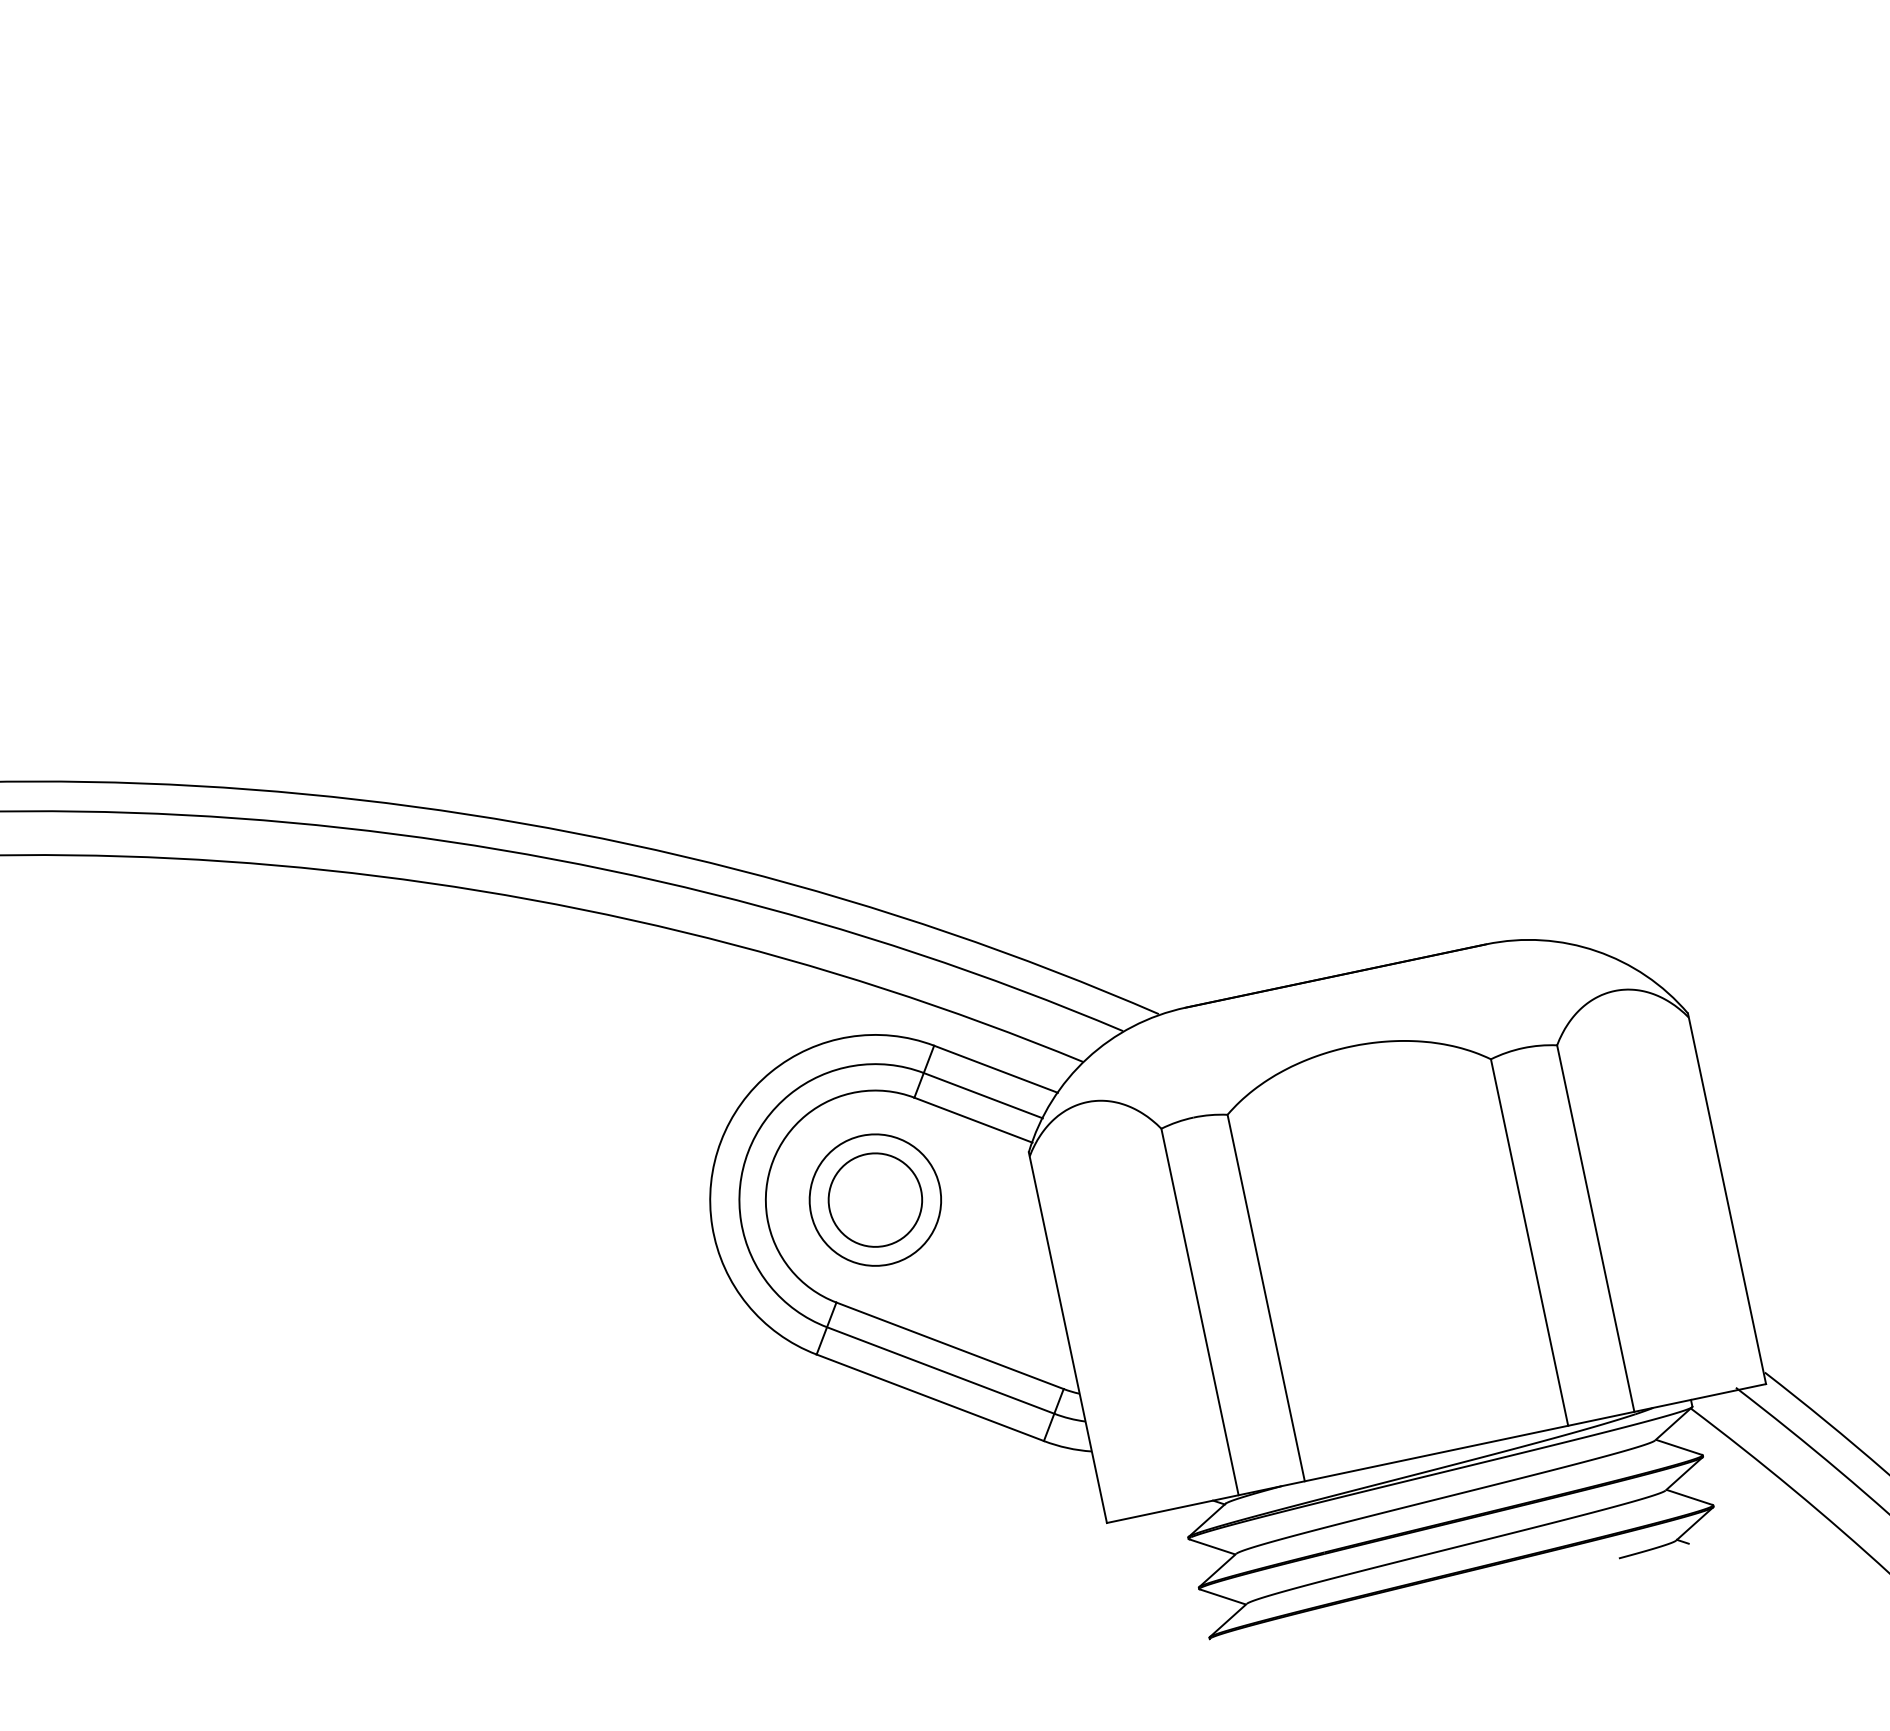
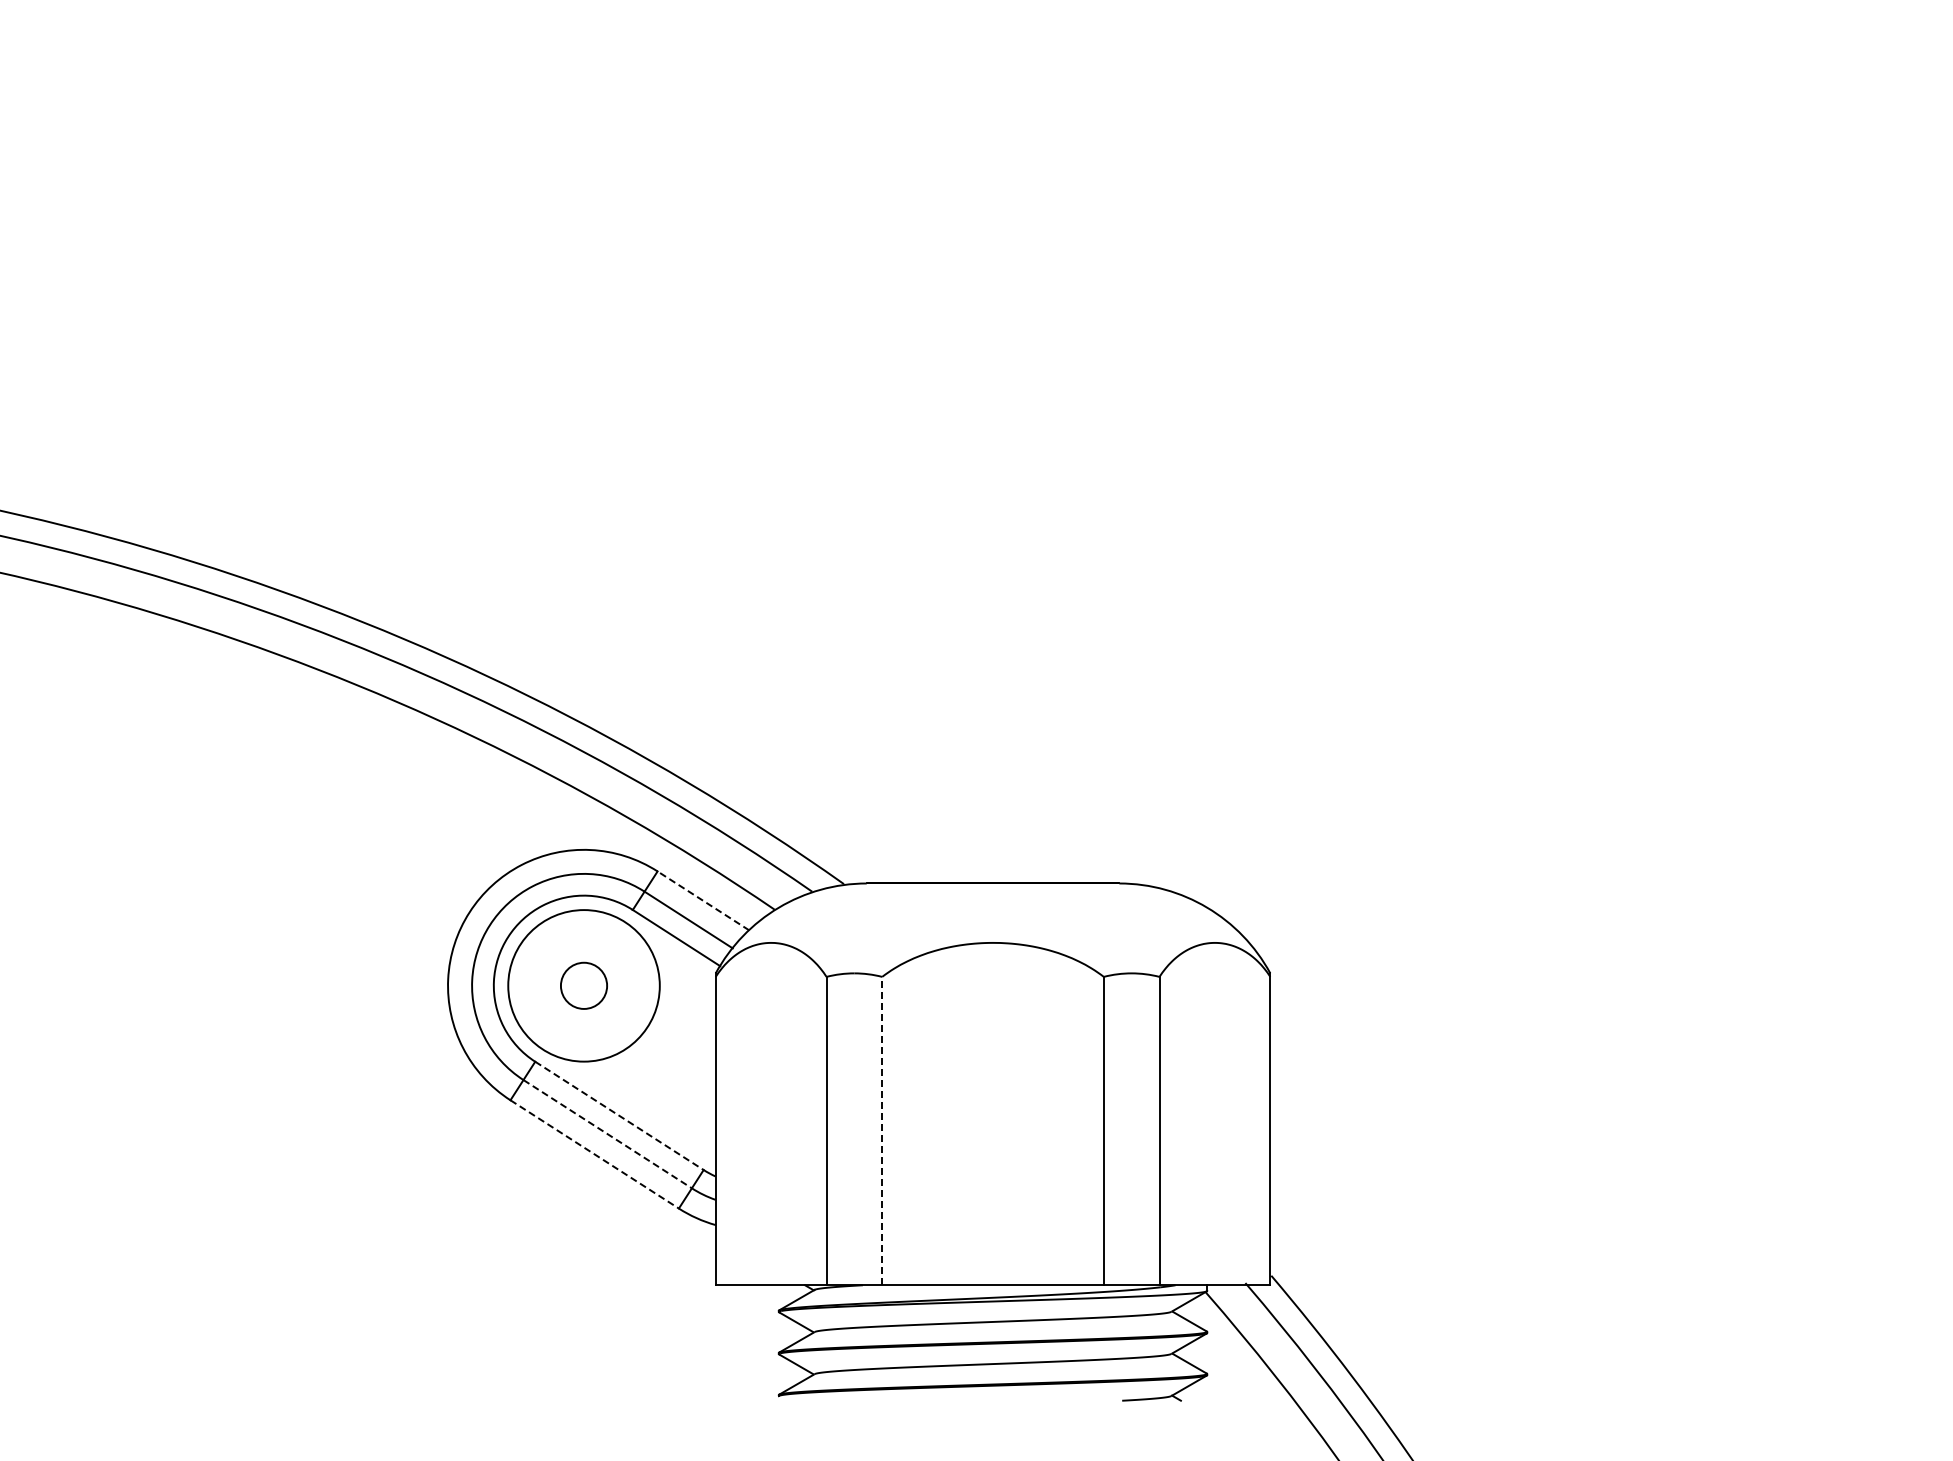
line: (996, 1068) -> (703, 900), solid -> dashed
circle: (874, 1199) -> (583, 985), size x0.6
circle: (874, 1199) -> (583, 985), size x1.4
line: (1266, 1297) -> (882, 1130), solid -> dashed
line: (950, 1346) -> (619, 1116), solid -> dashed
line: (941, 1370) -> (608, 1134), solid -> dashed
line: (931, 1397) -> (595, 1154), solid -> dashed

